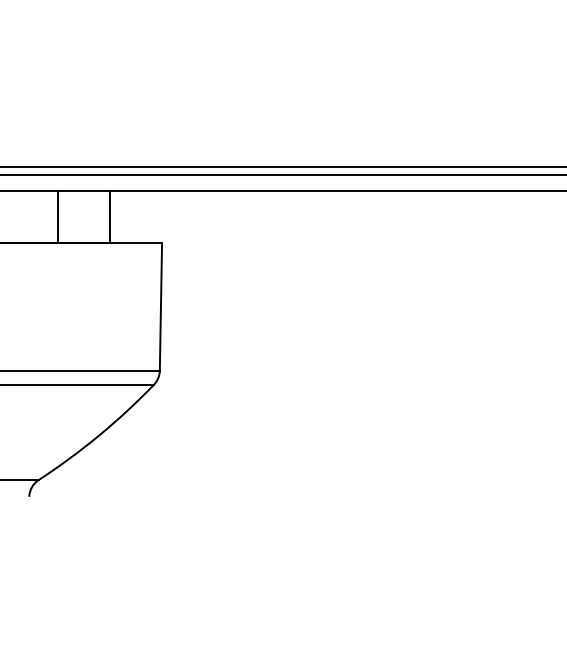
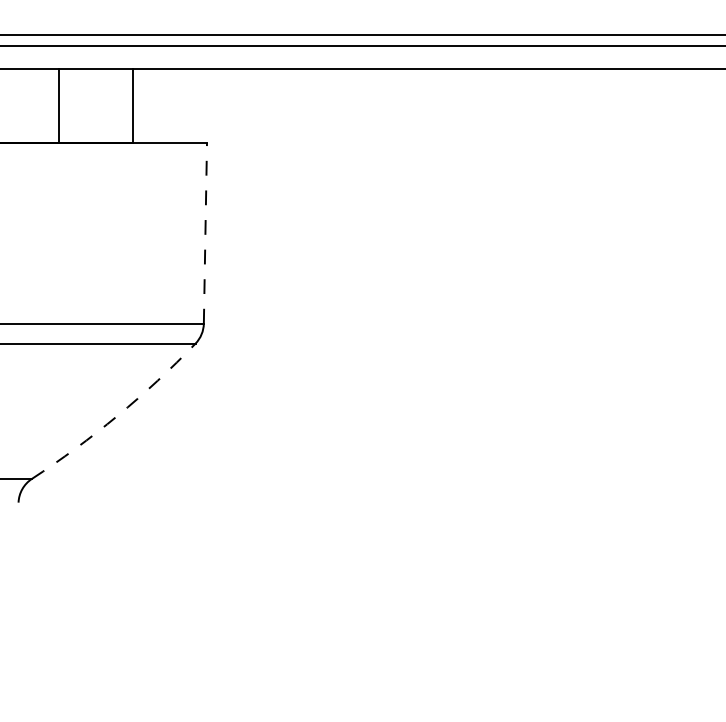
line: (160, 306) -> (204, 232), solid -> dashed
arc: (99, 435) -> (118, 415), solid -> dashed

